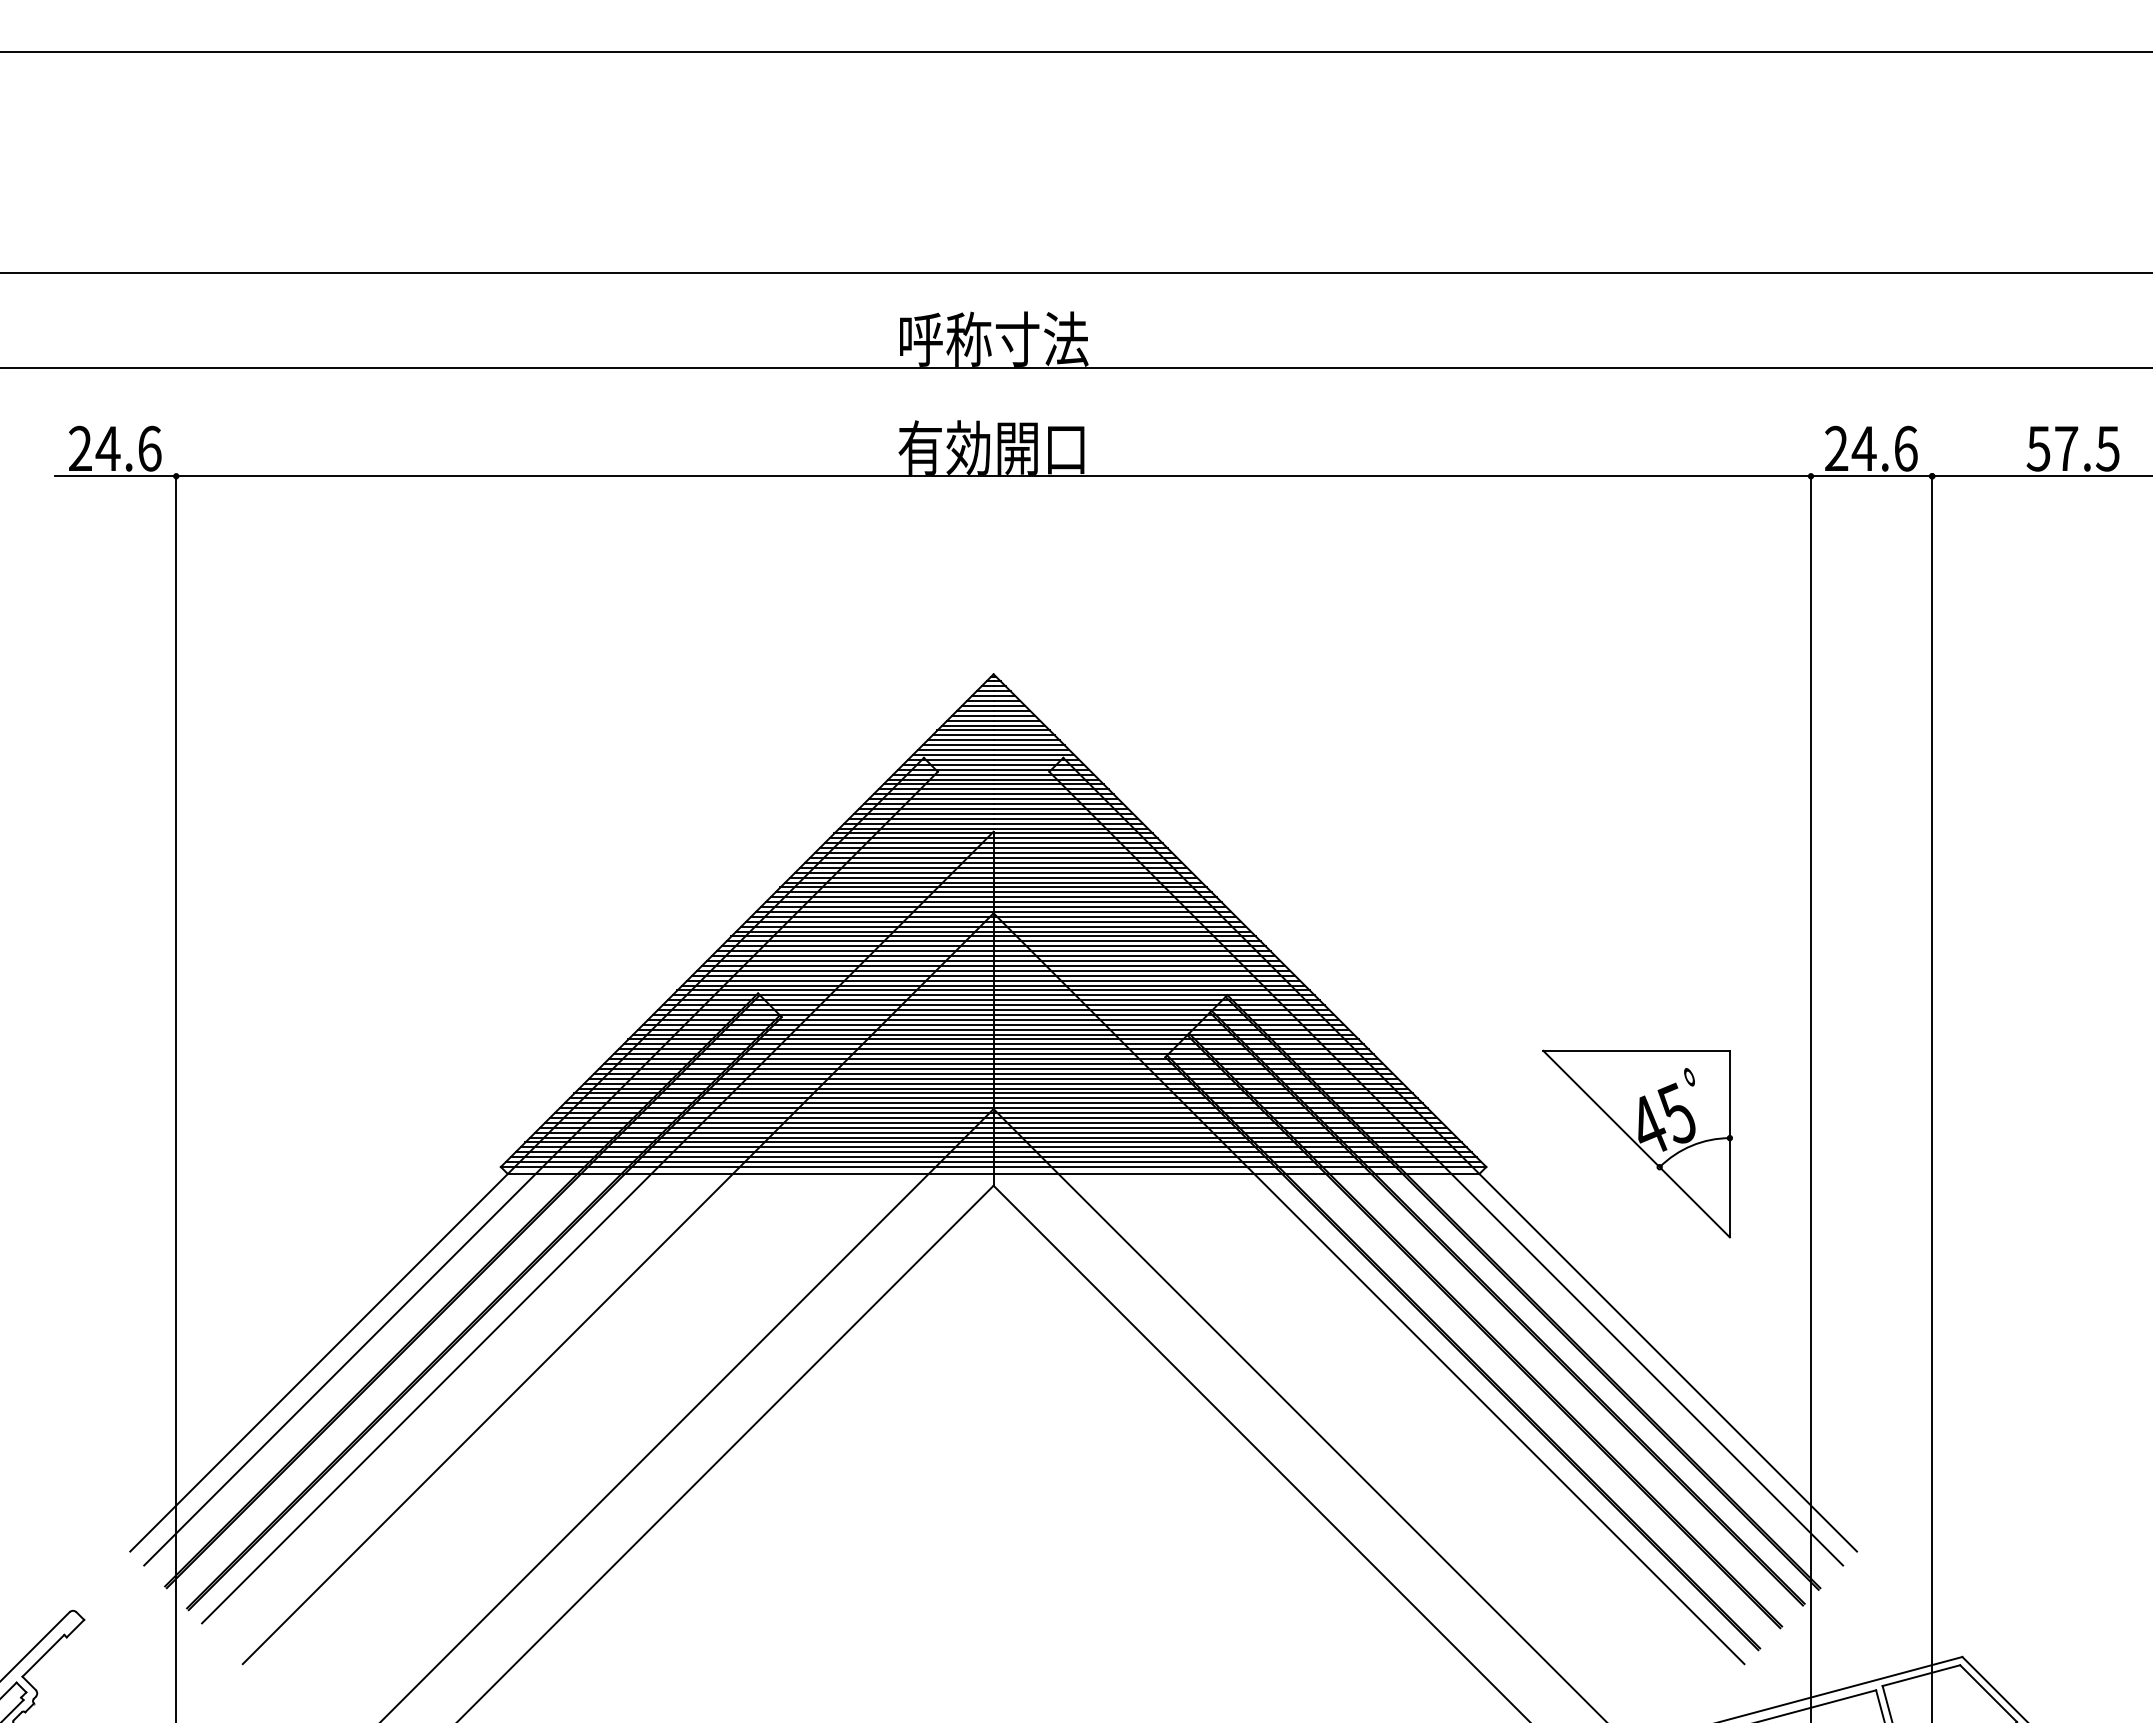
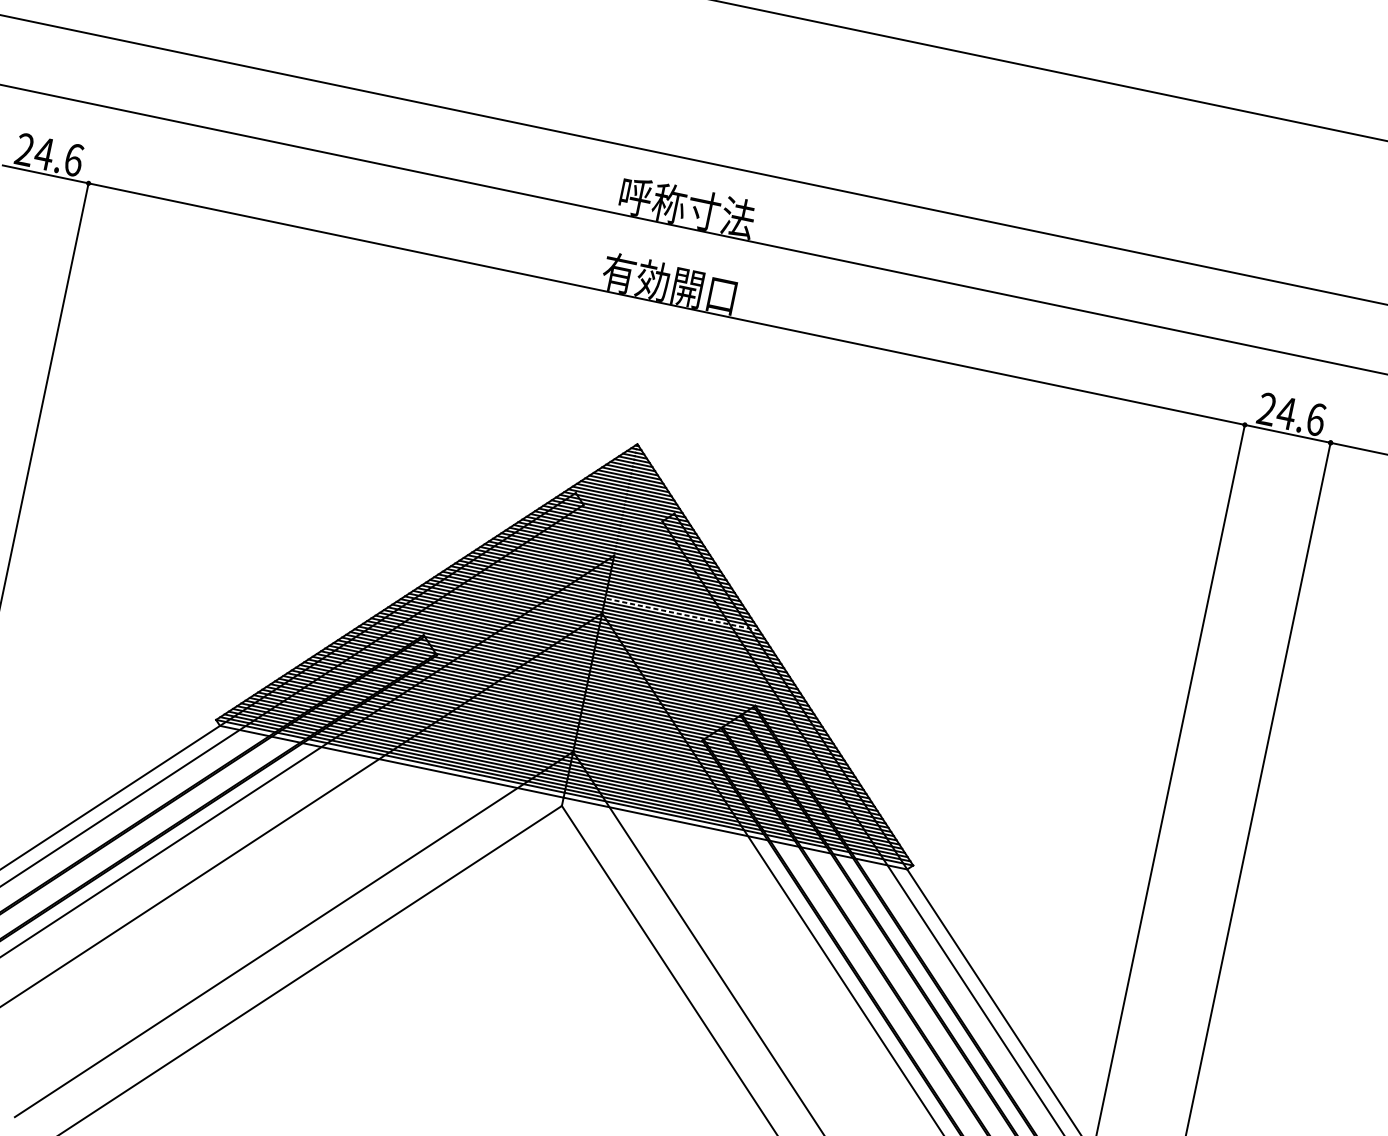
line: (1102, 892) -> (682, 614), solid -> dashed
part: (1637, 1143) -> (1023, 871), removed

